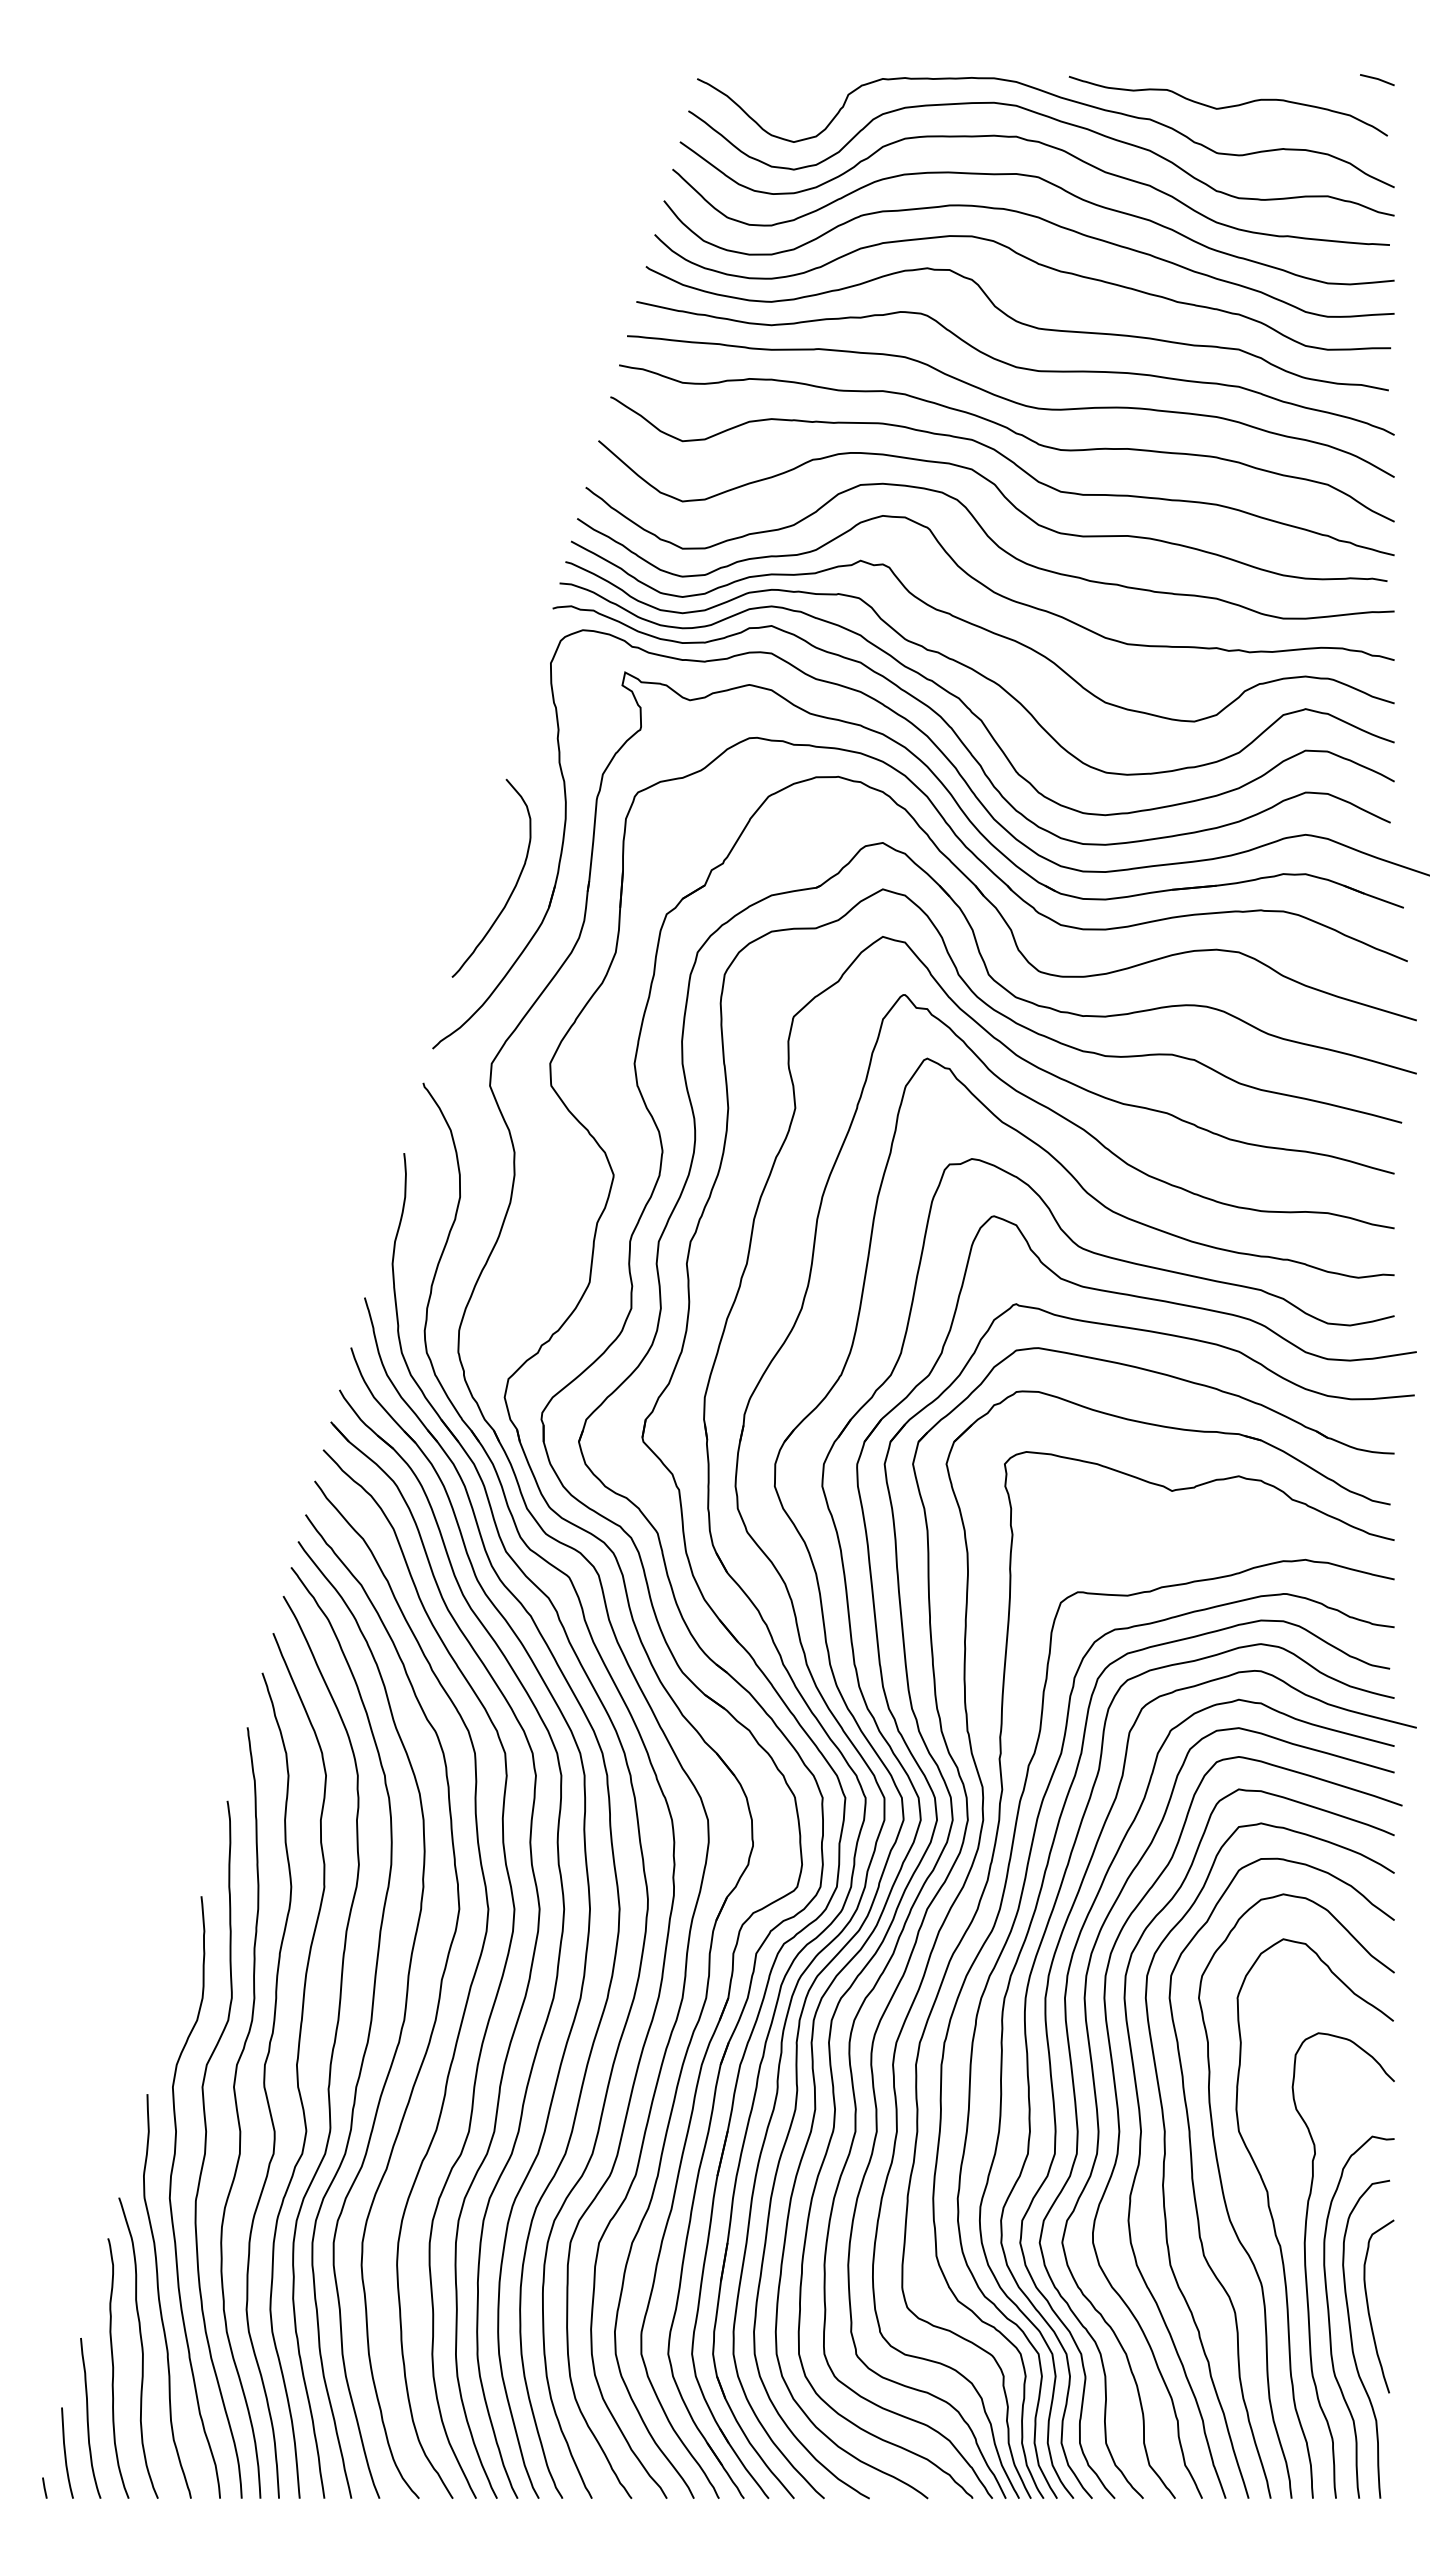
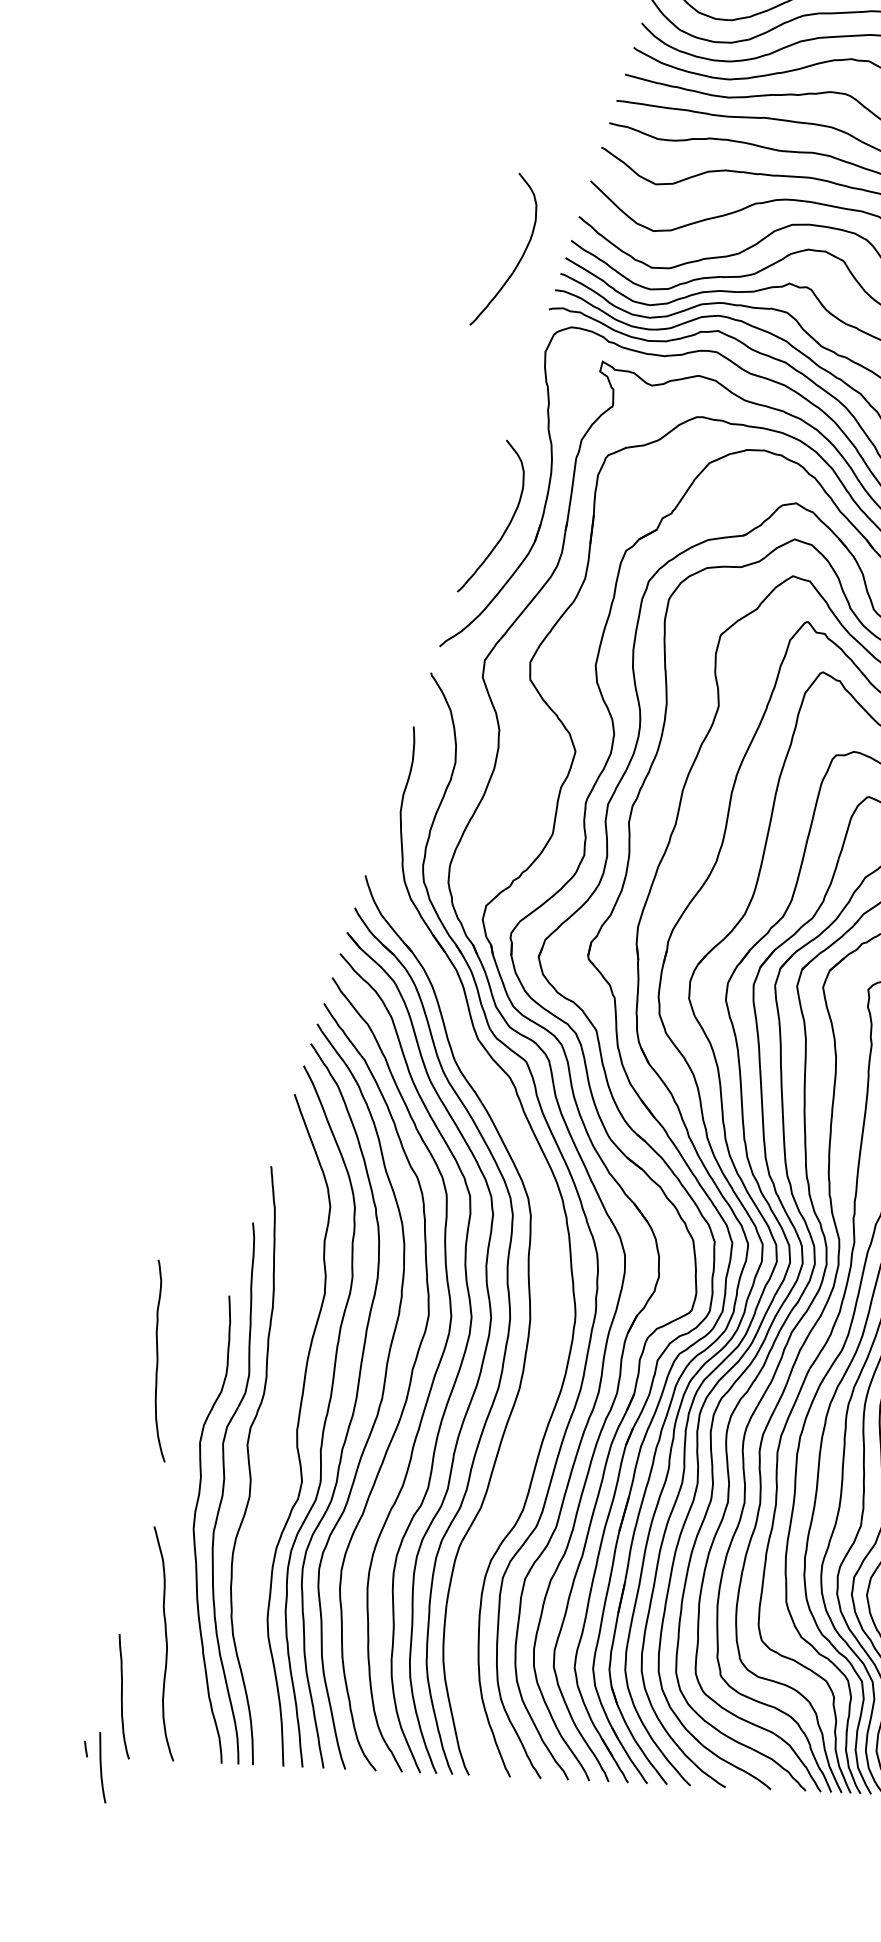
curve: (513, 543) -> (520, 257), added
part: (615, 1881) -> (551, 1299), removed
curve: (265, 2085) -> (271, 1444), removed
curve: (159, 2296) -> (182, 1604), removed
curve: (114, 2368) -> (158, 1360), moved
curve: (65, 2452) -> (101, 1767), moved

